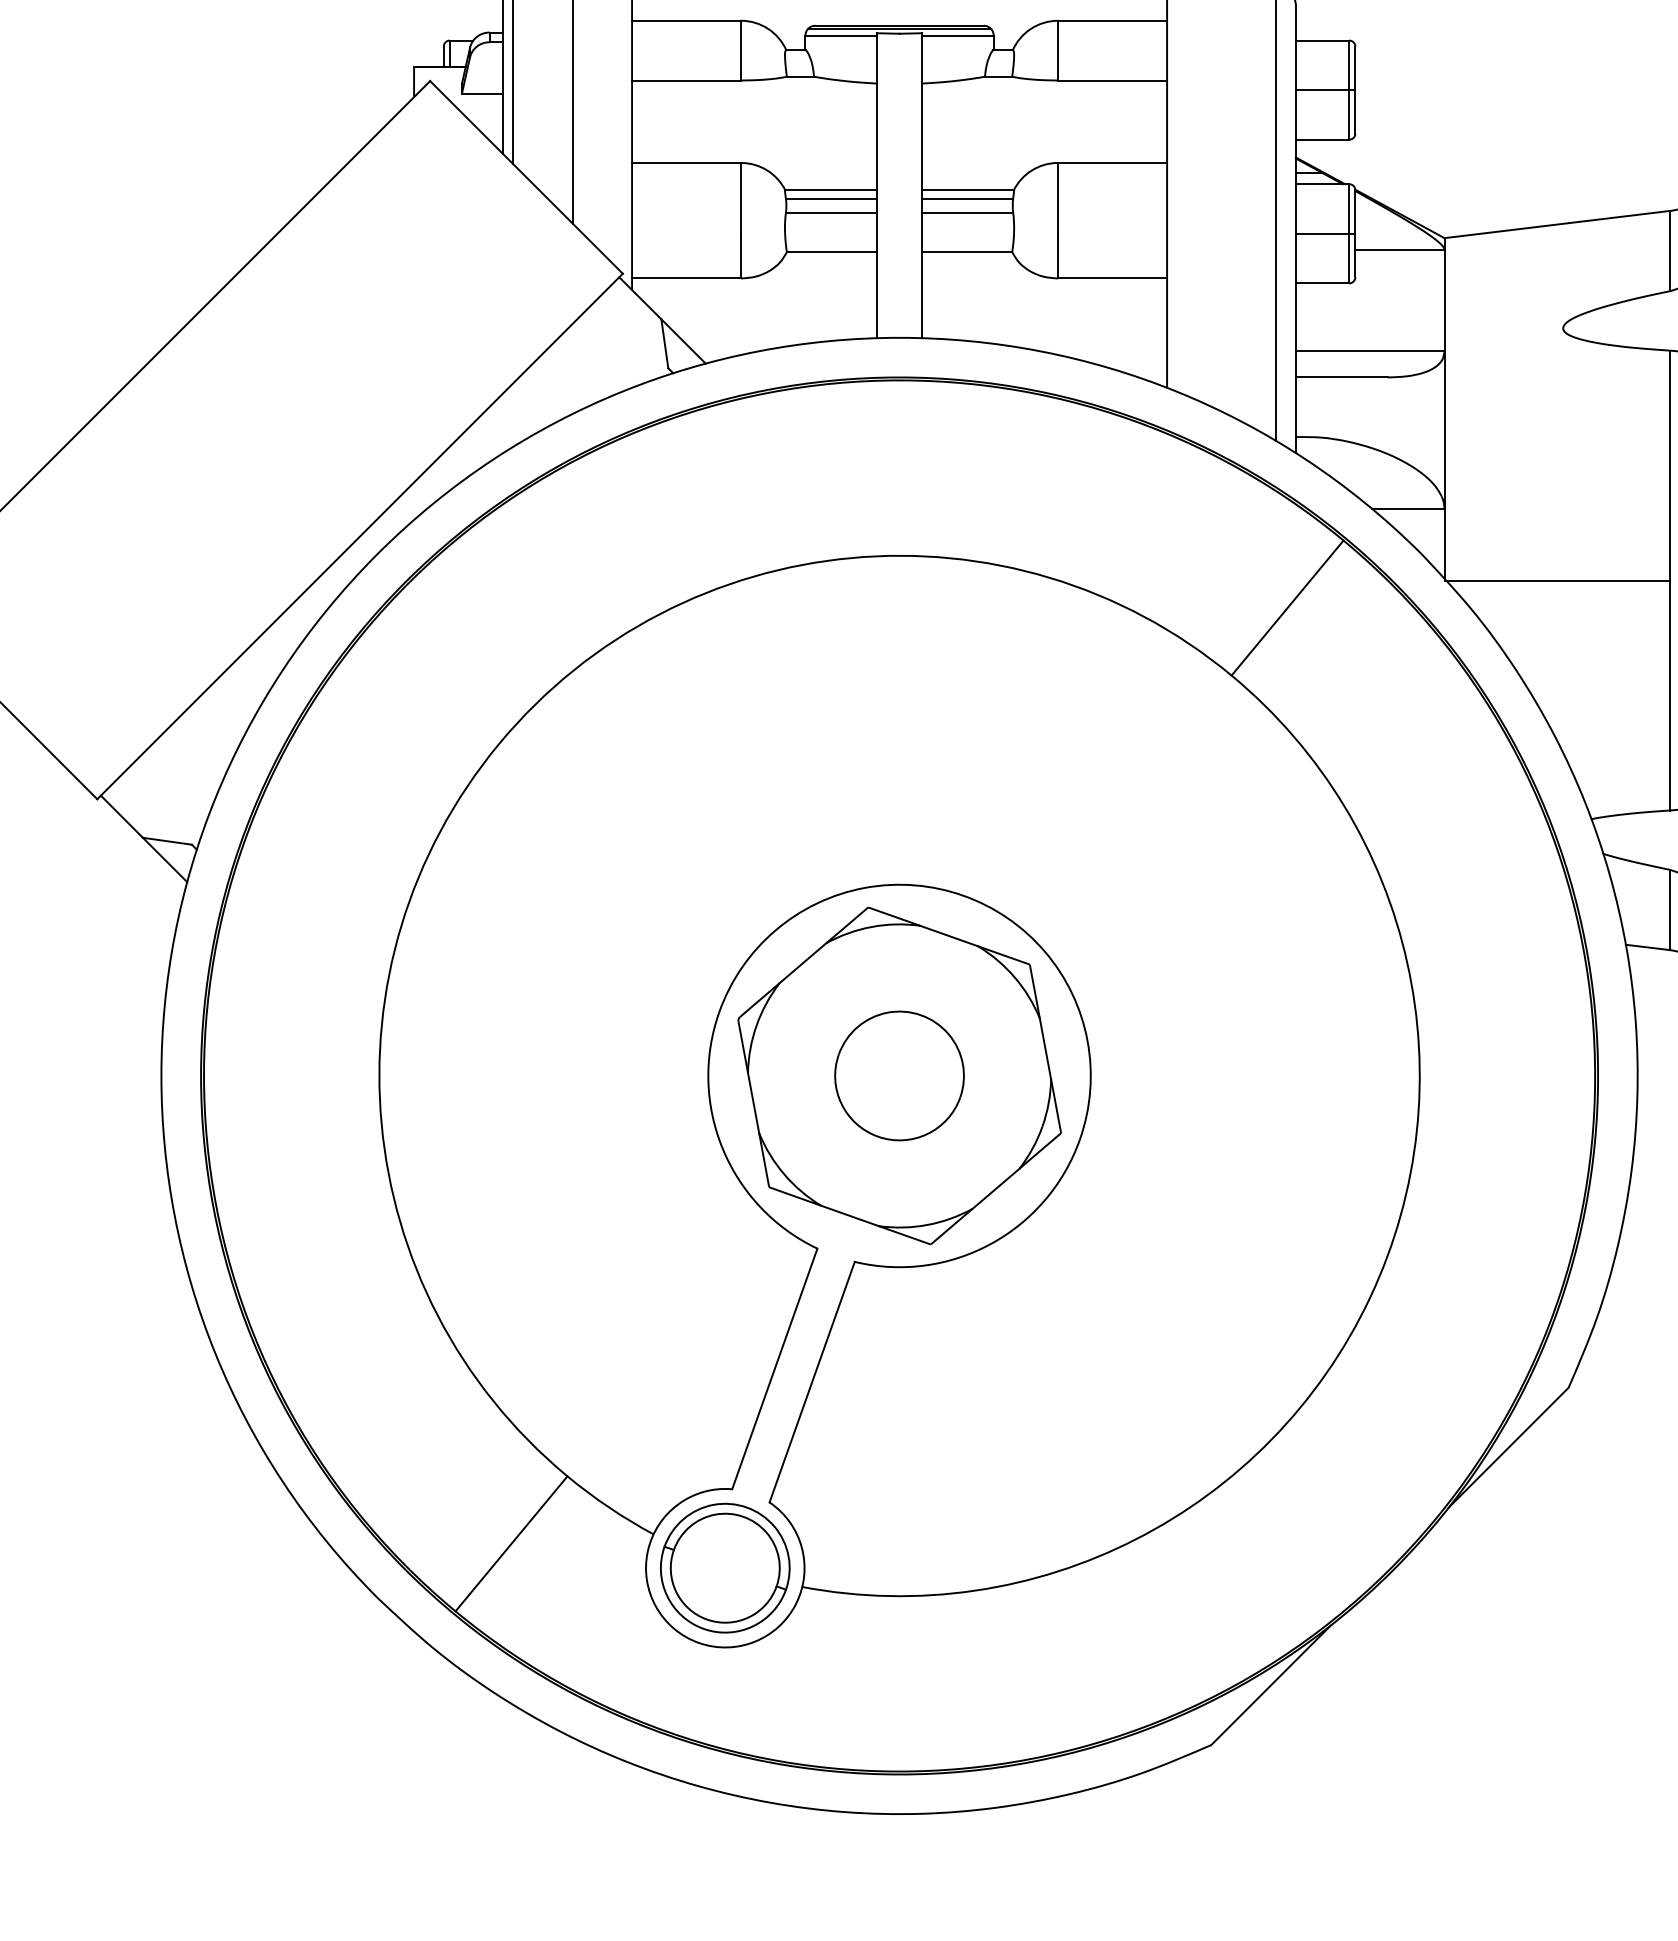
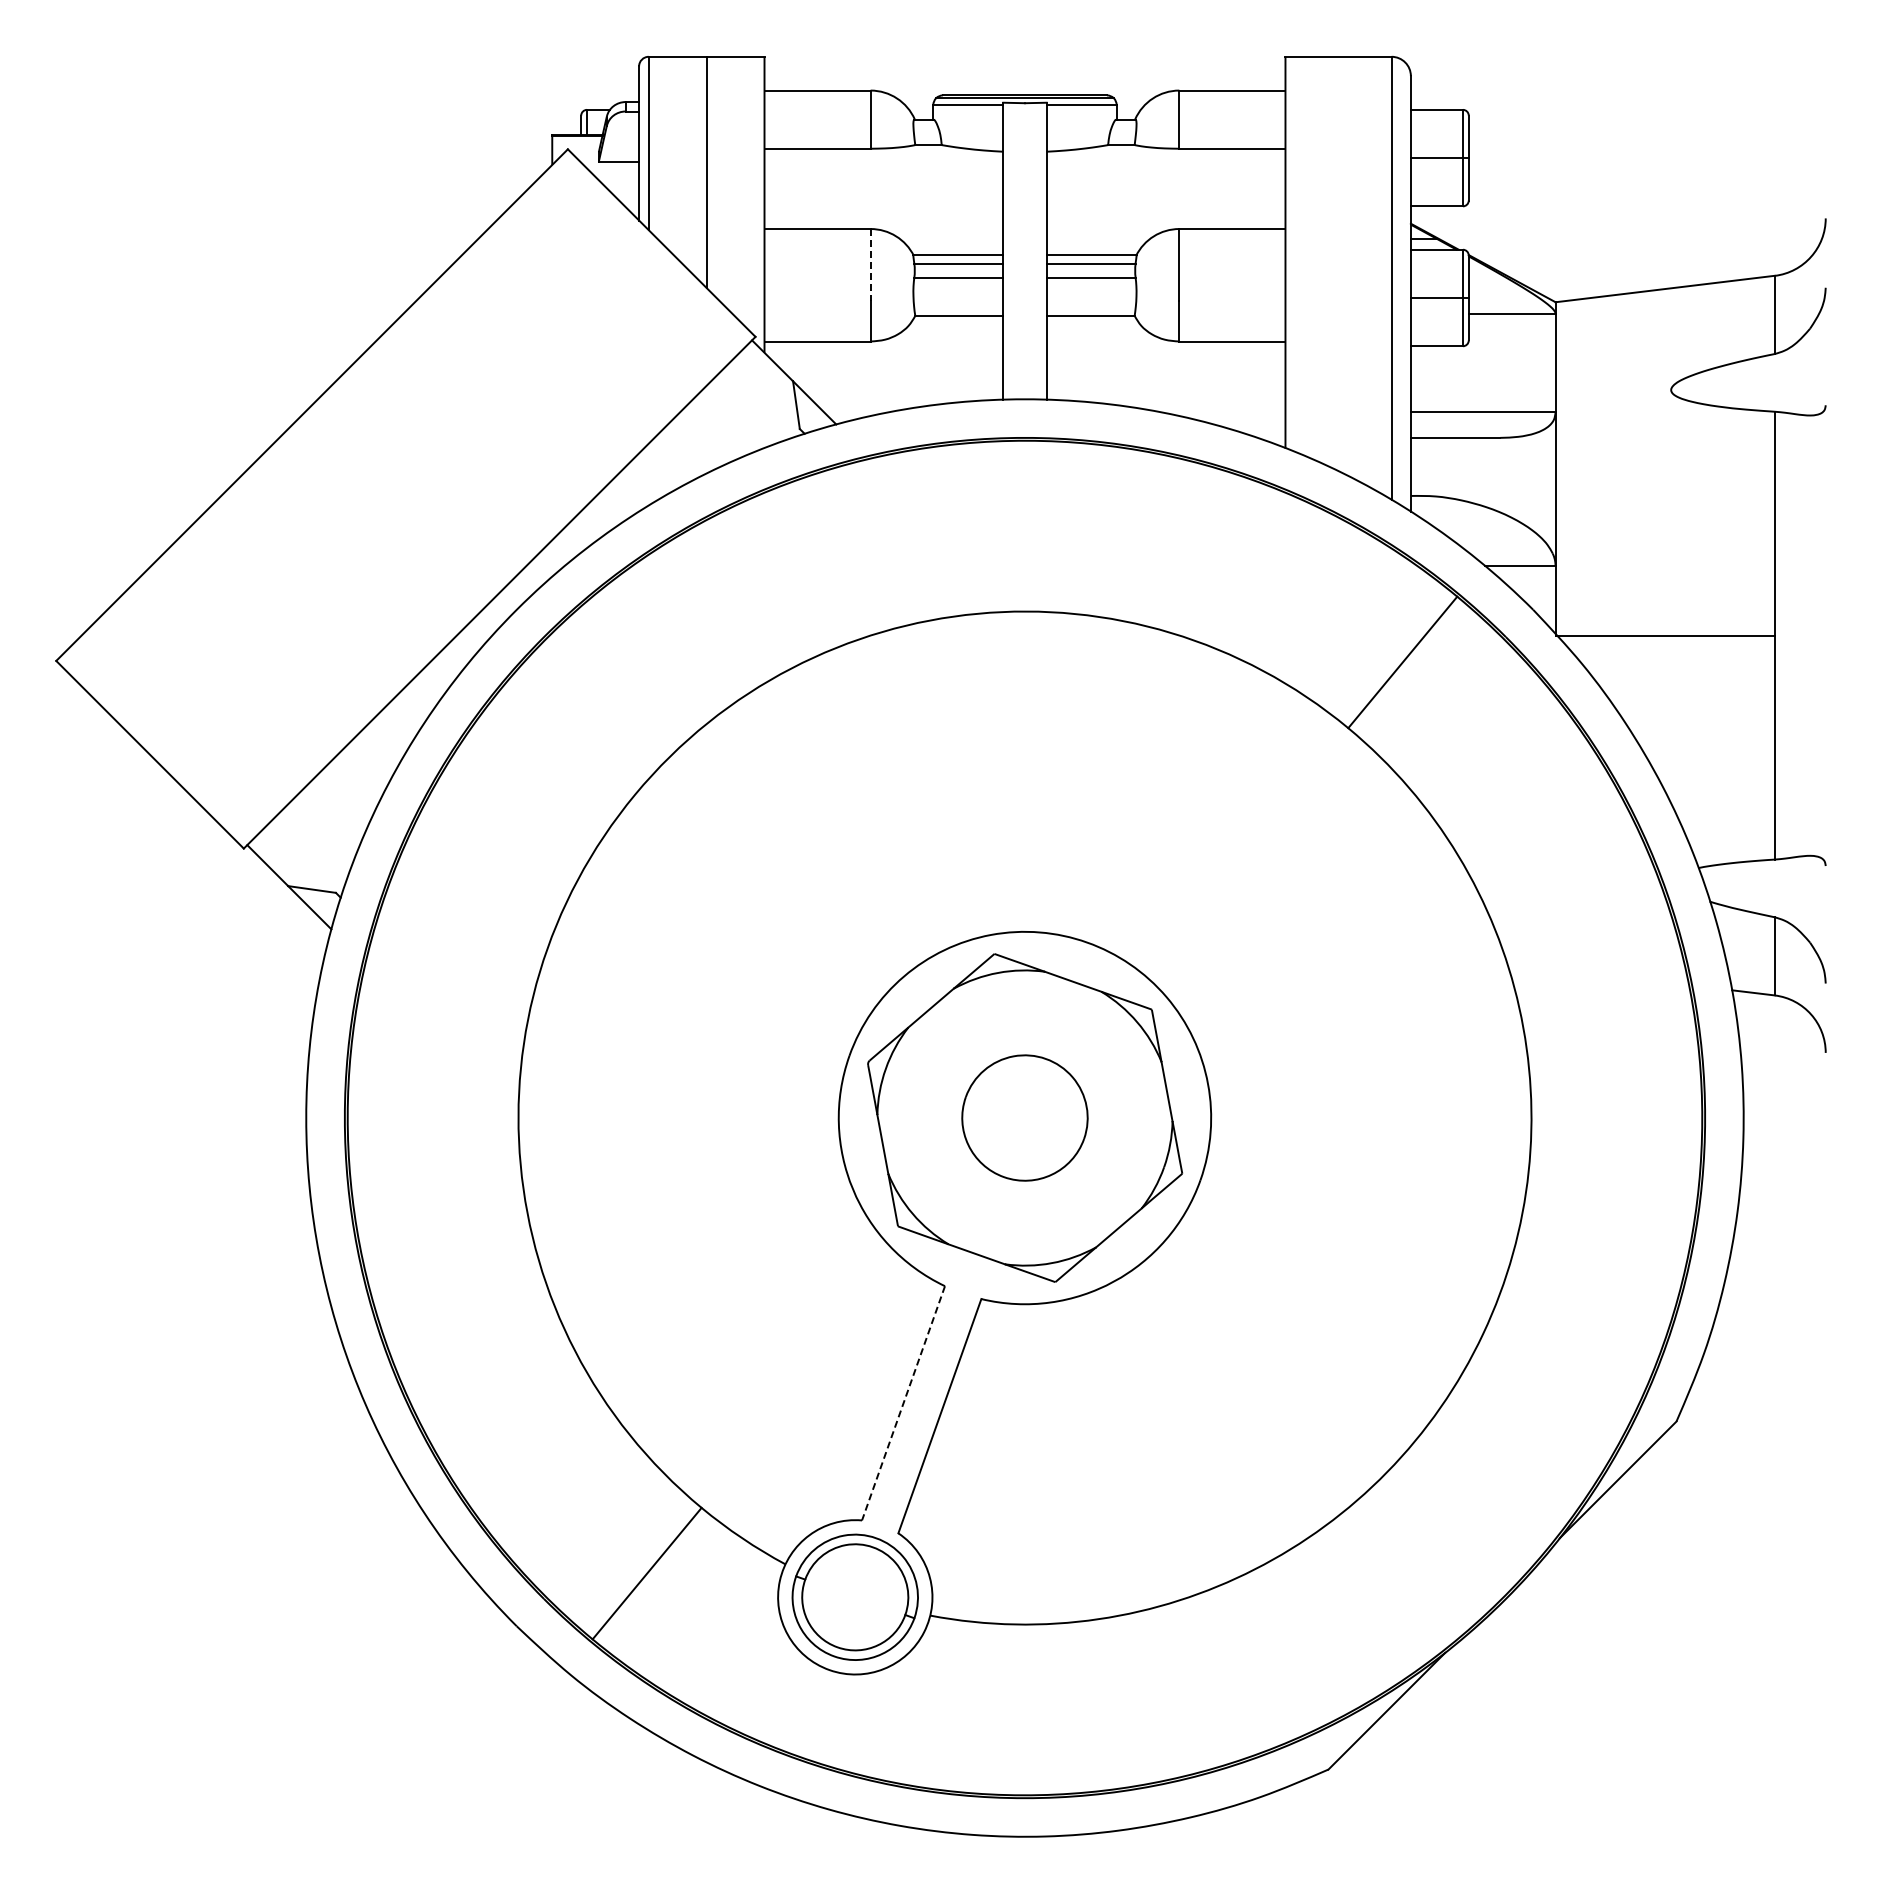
line: (740, 200) -> (870, 265), solid -> dashed
line: (774, 1369) -> (903, 1403), solid -> dashed

